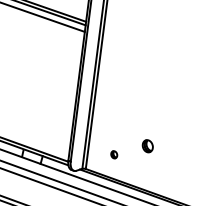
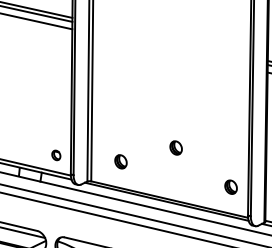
part: (57, 142) -> (56, 155), added
part: (147, 145) -> (175, 147), moved
part: (113, 154) -> (120, 161), size x1.67

